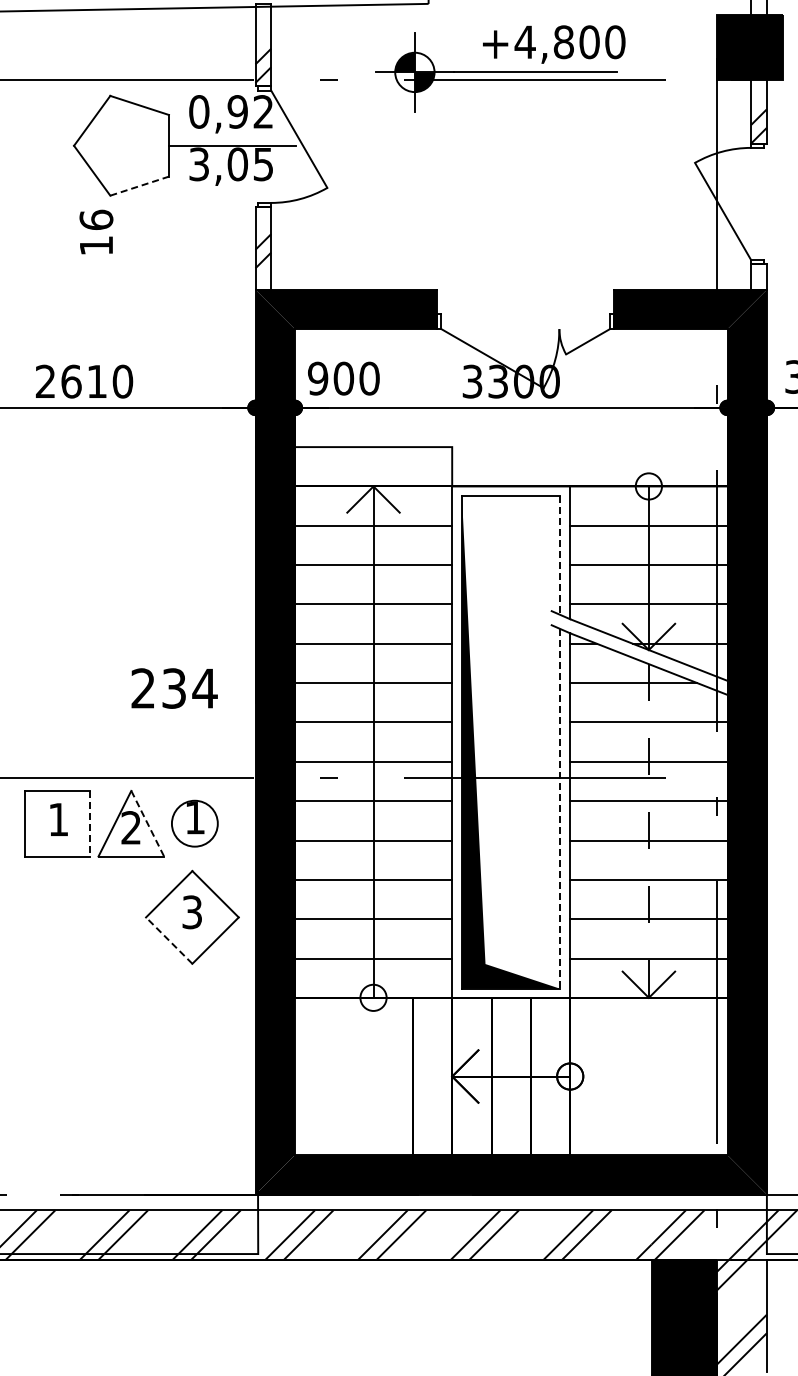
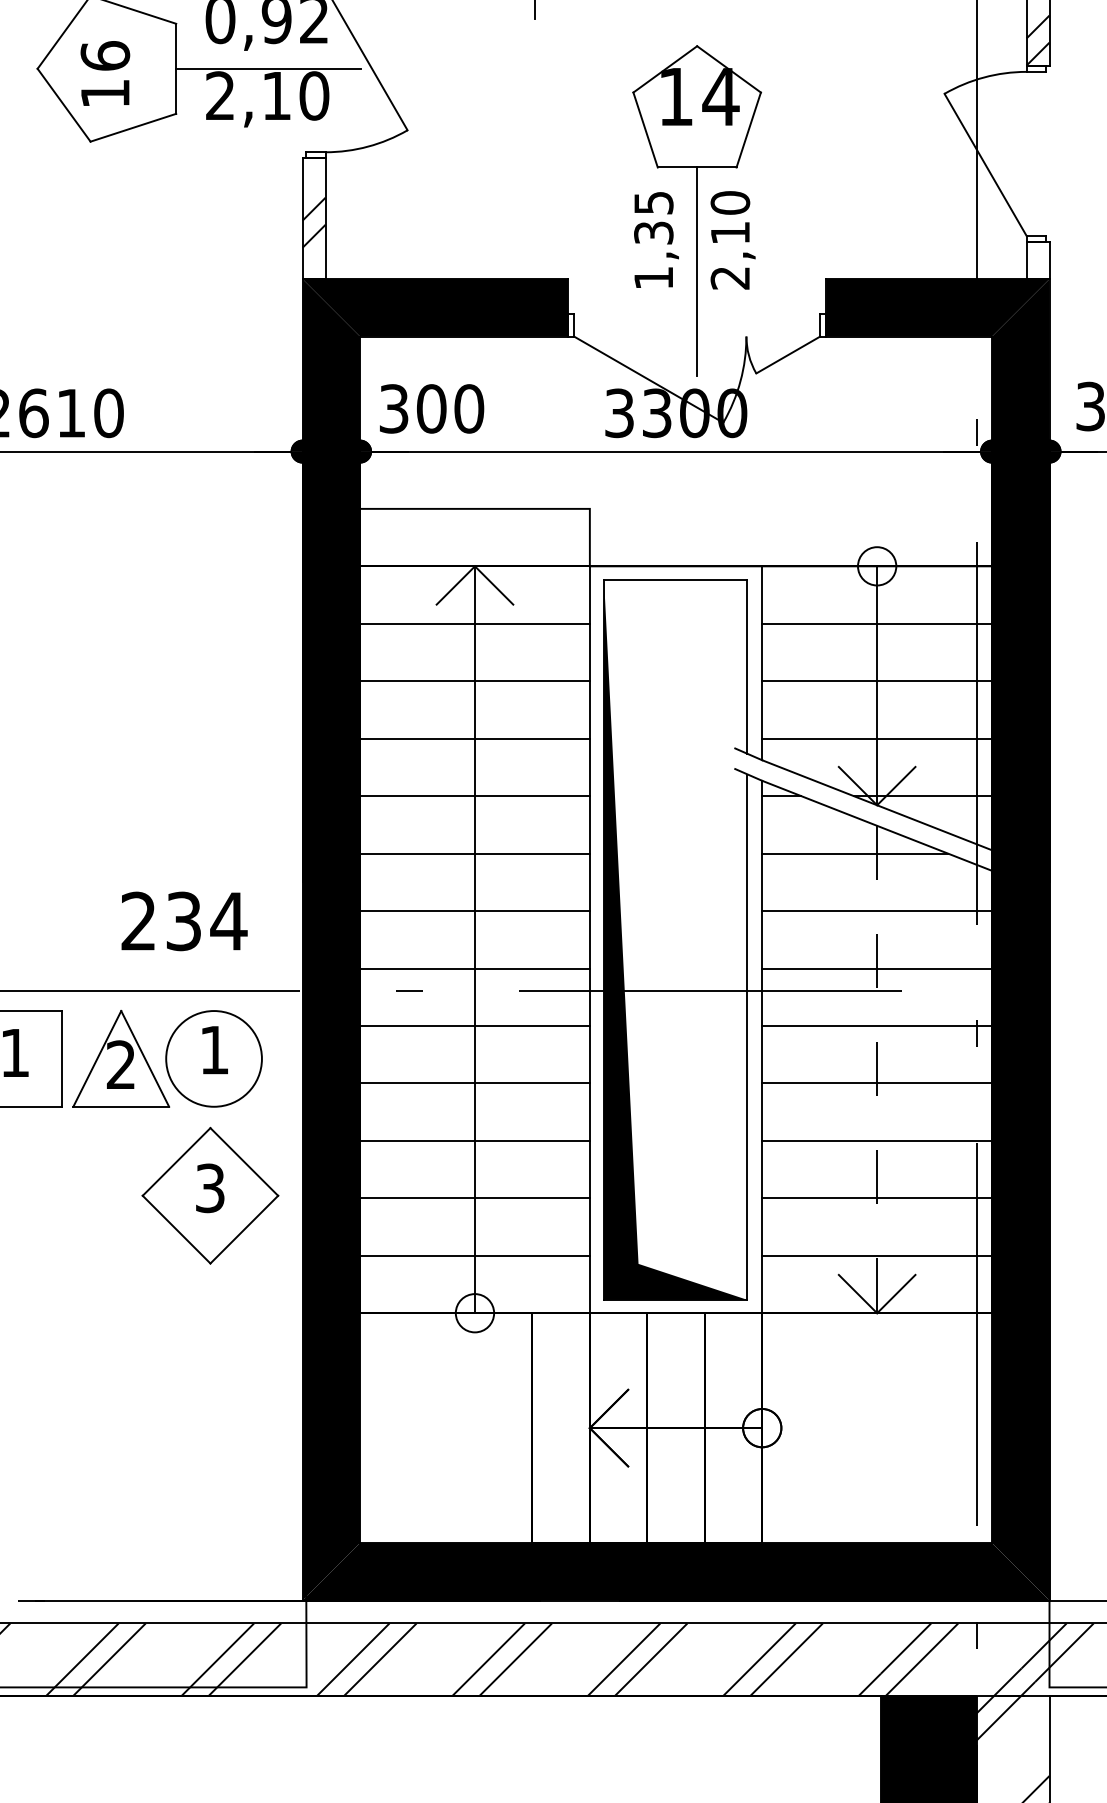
text: (231, 164) -> (267, 96), 3,05 -> 2,10
line: (139, 186) -> (133, 128), dashed -> solid
text: (96, 231) -> (105, 72), moved
part: (525, 242) -> (696, 210), added
text: (318, 378) -> (394, 408), 900 -> 300
line: (560, 555) -> (748, 667), dashed -> solid
text: (174, 688) -> (184, 921), moved
line: (560, 808) -> (748, 1036), dashed -> solid
line: (90, 823) -> (61, 1058), dashed -> solid
line: (147, 823) -> (144, 1058), dashed -> solid
circle: (194, 823) -> (213, 1058), size x1.43
line: (169, 940) -> (176, 1229), dashed -> solid

